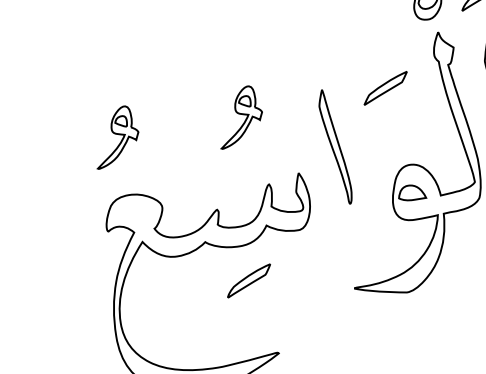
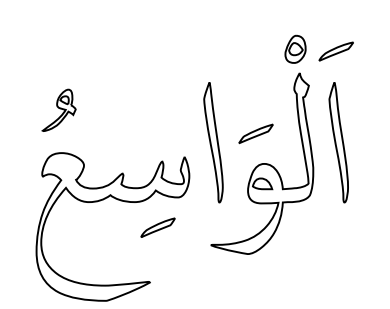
part: (384, 87) -> (255, 133), moved
part: (238, 115) -> (148, 109), removed
part: (335, 146) -> (213, 142), size x1.43
part: (248, 280) -> (157, 227), moved

